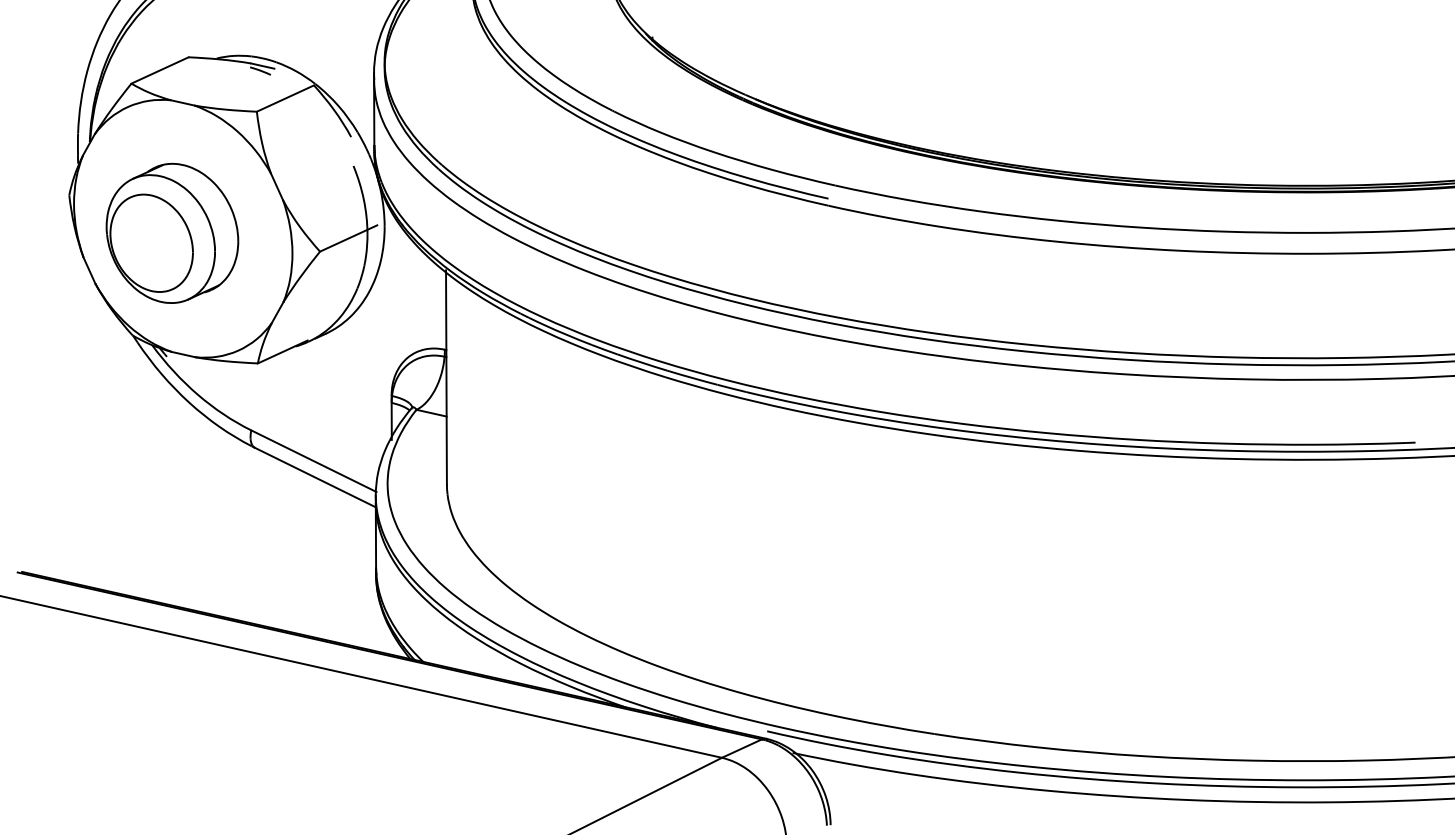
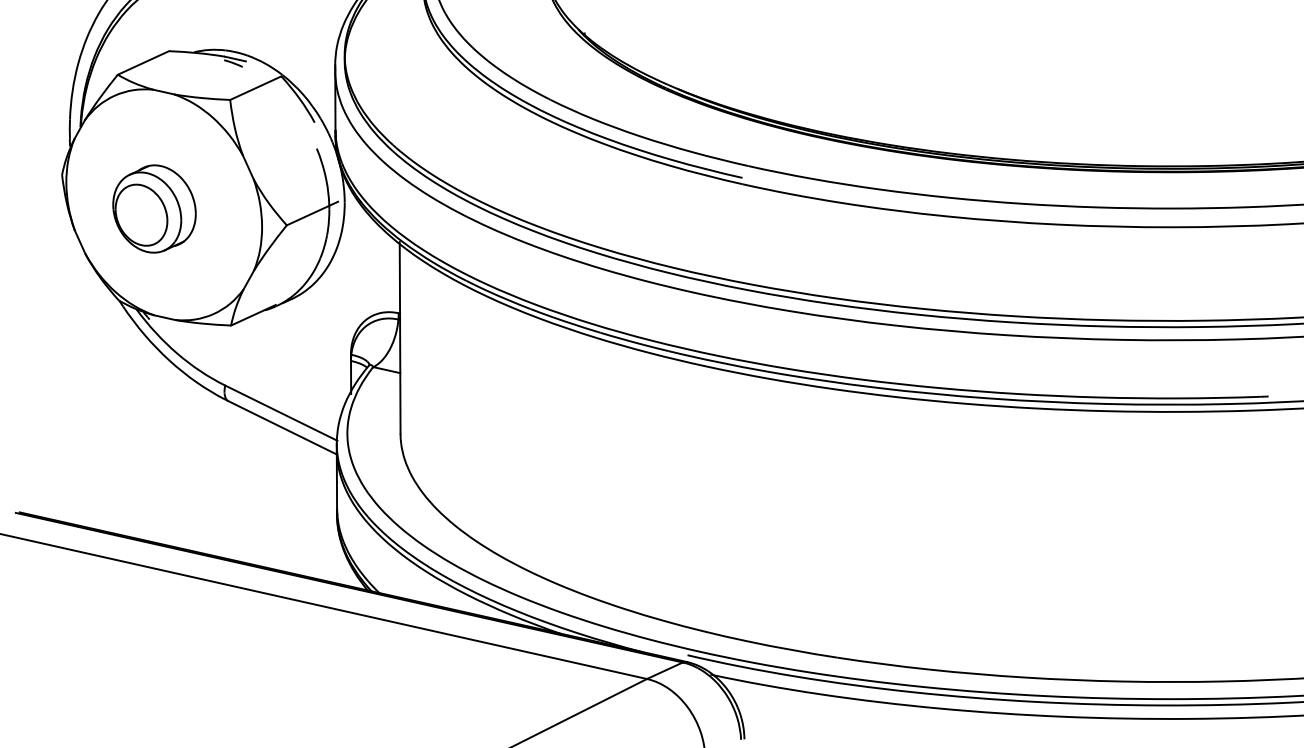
part: (172, 232) -> (154, 208), size x0.7

